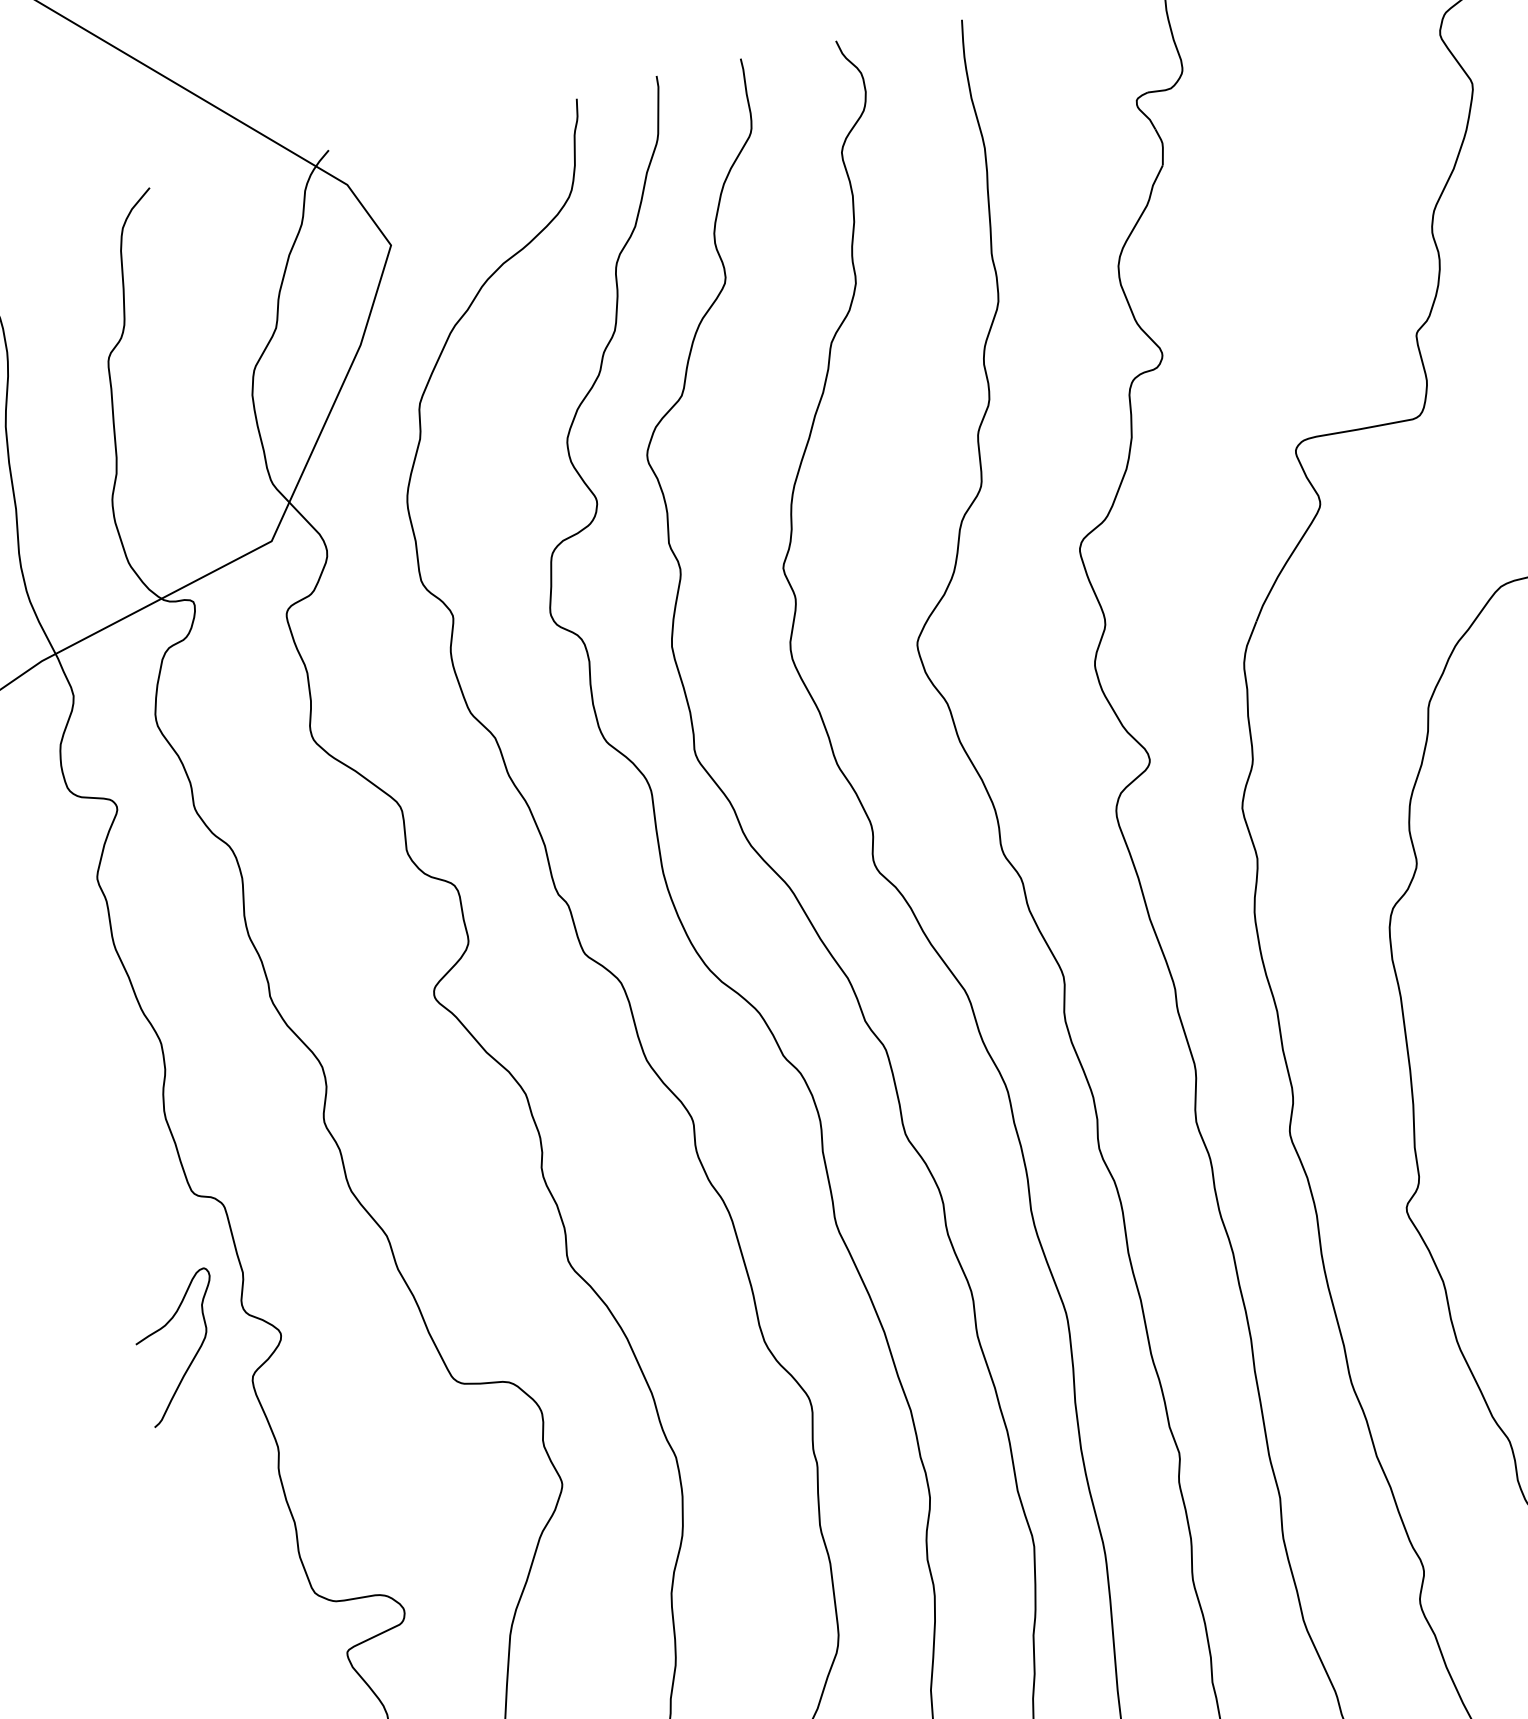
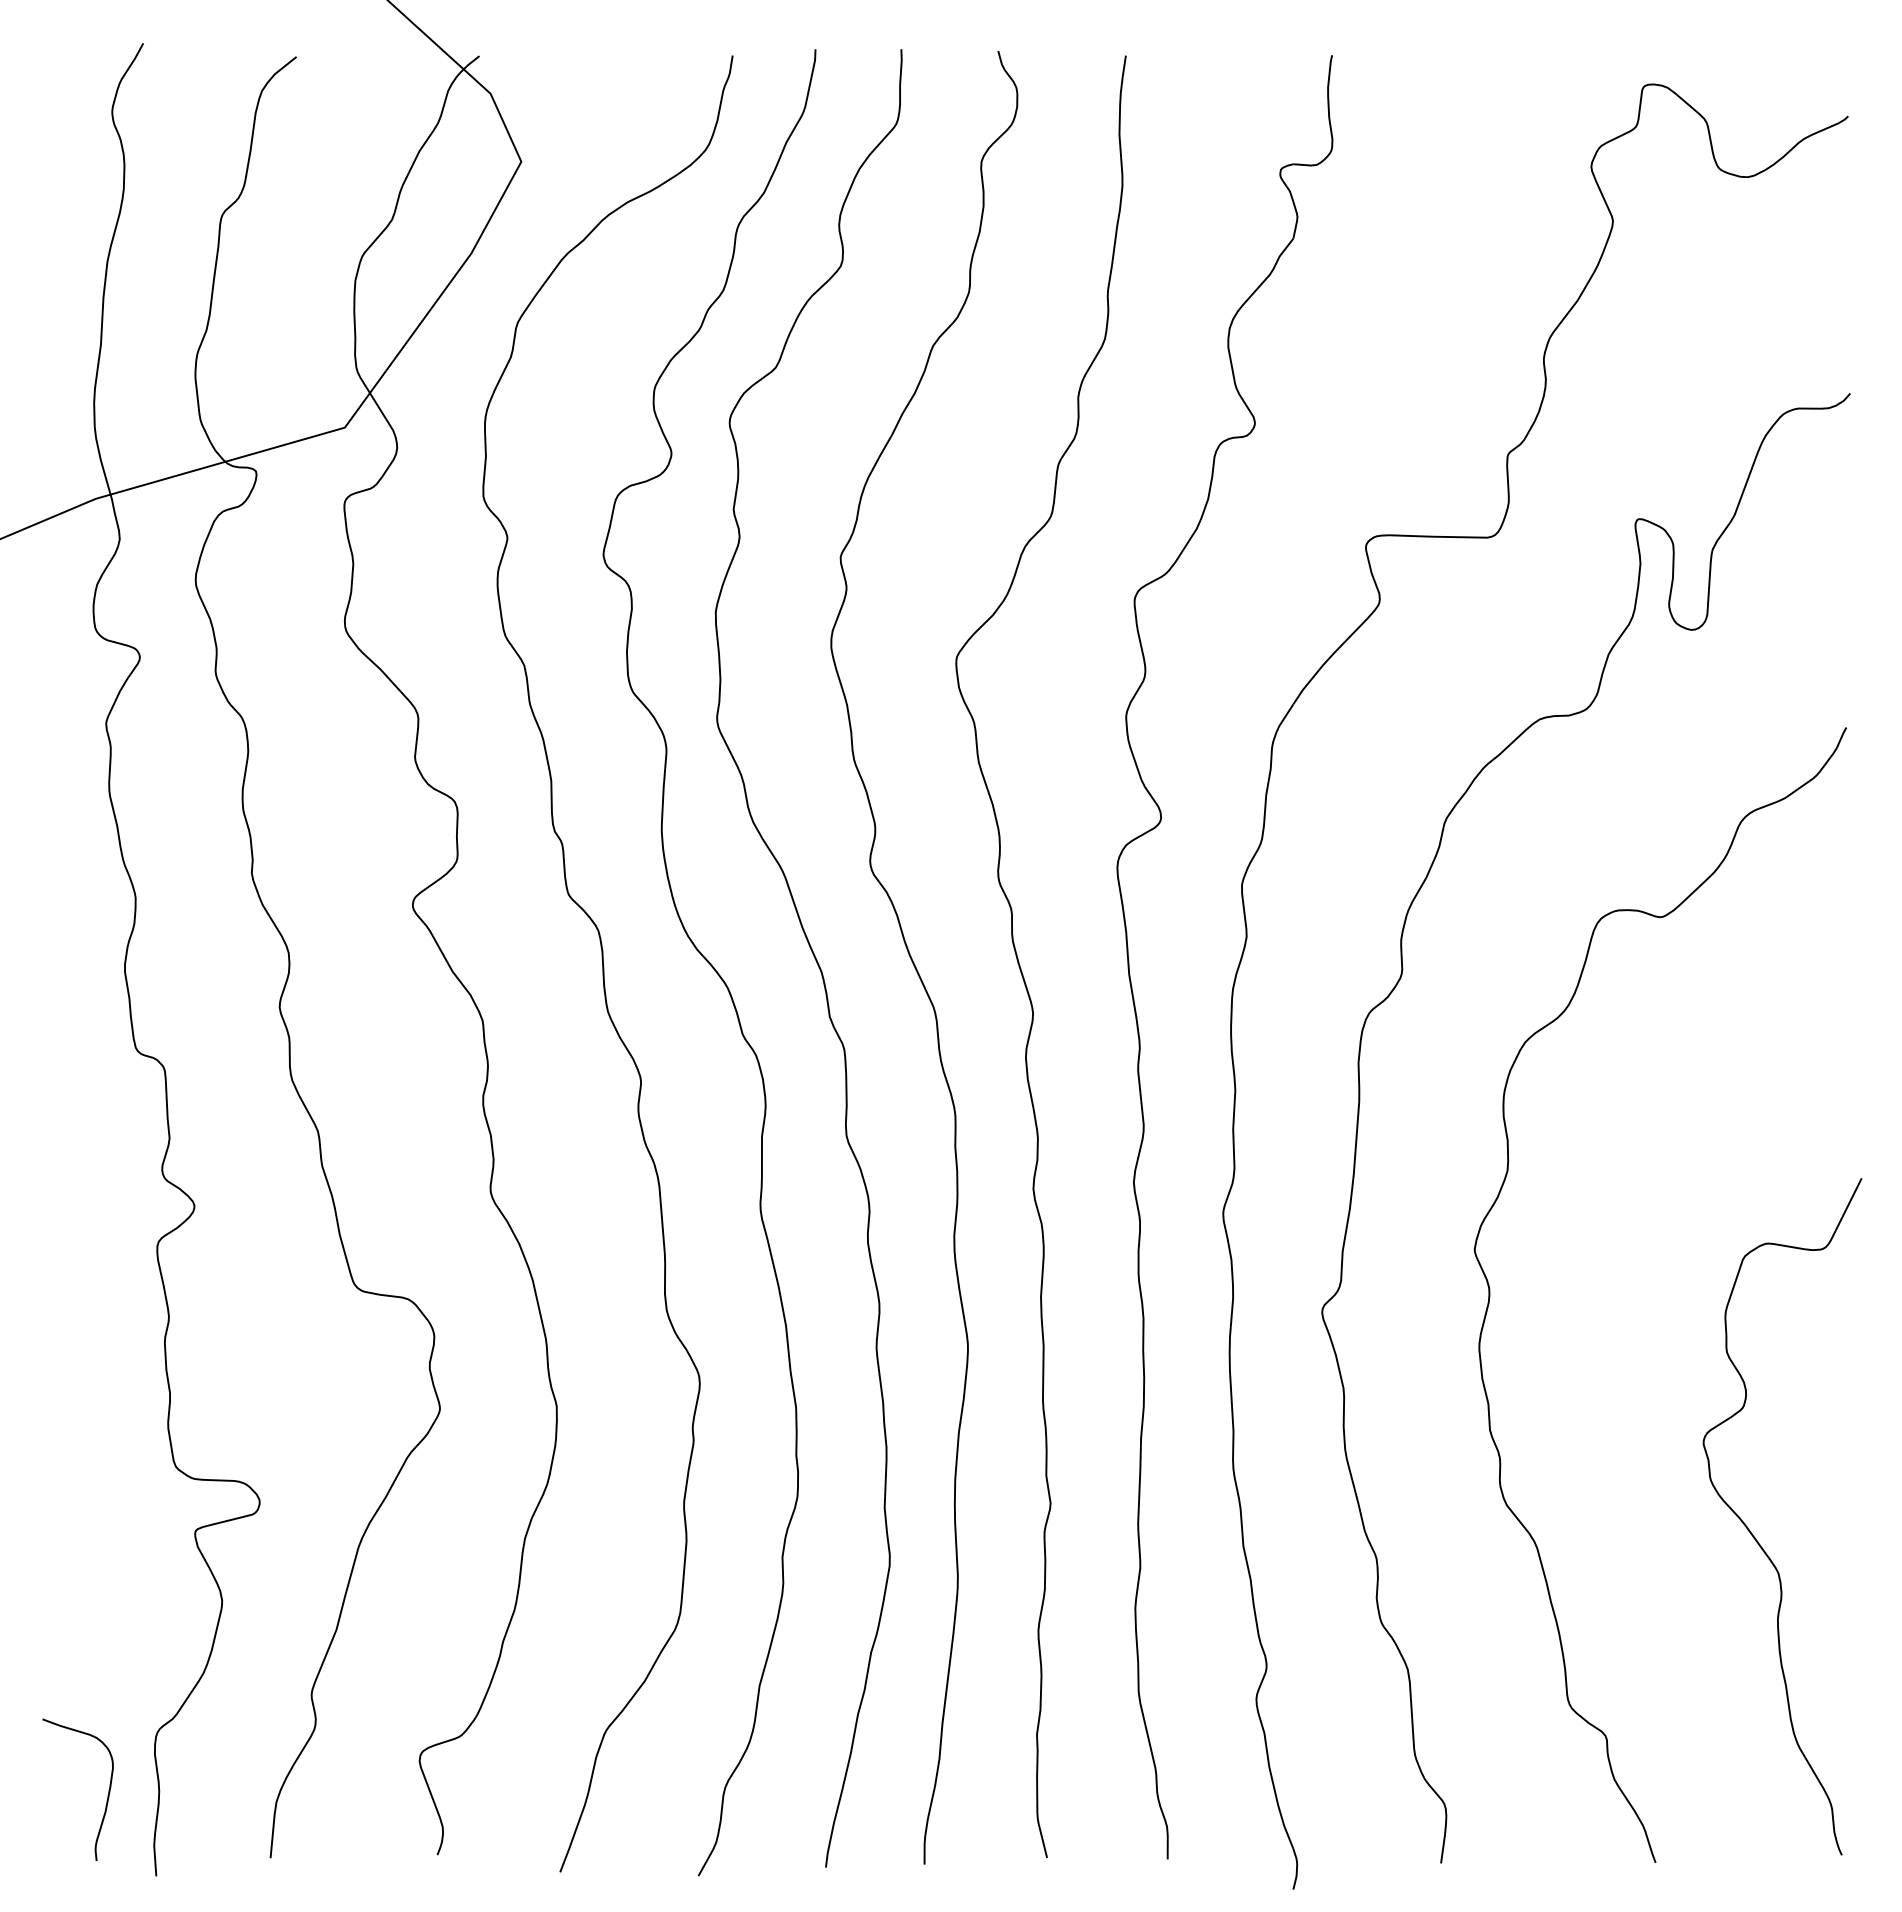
curve: (194, 1355) -> (105, 1209), removed

